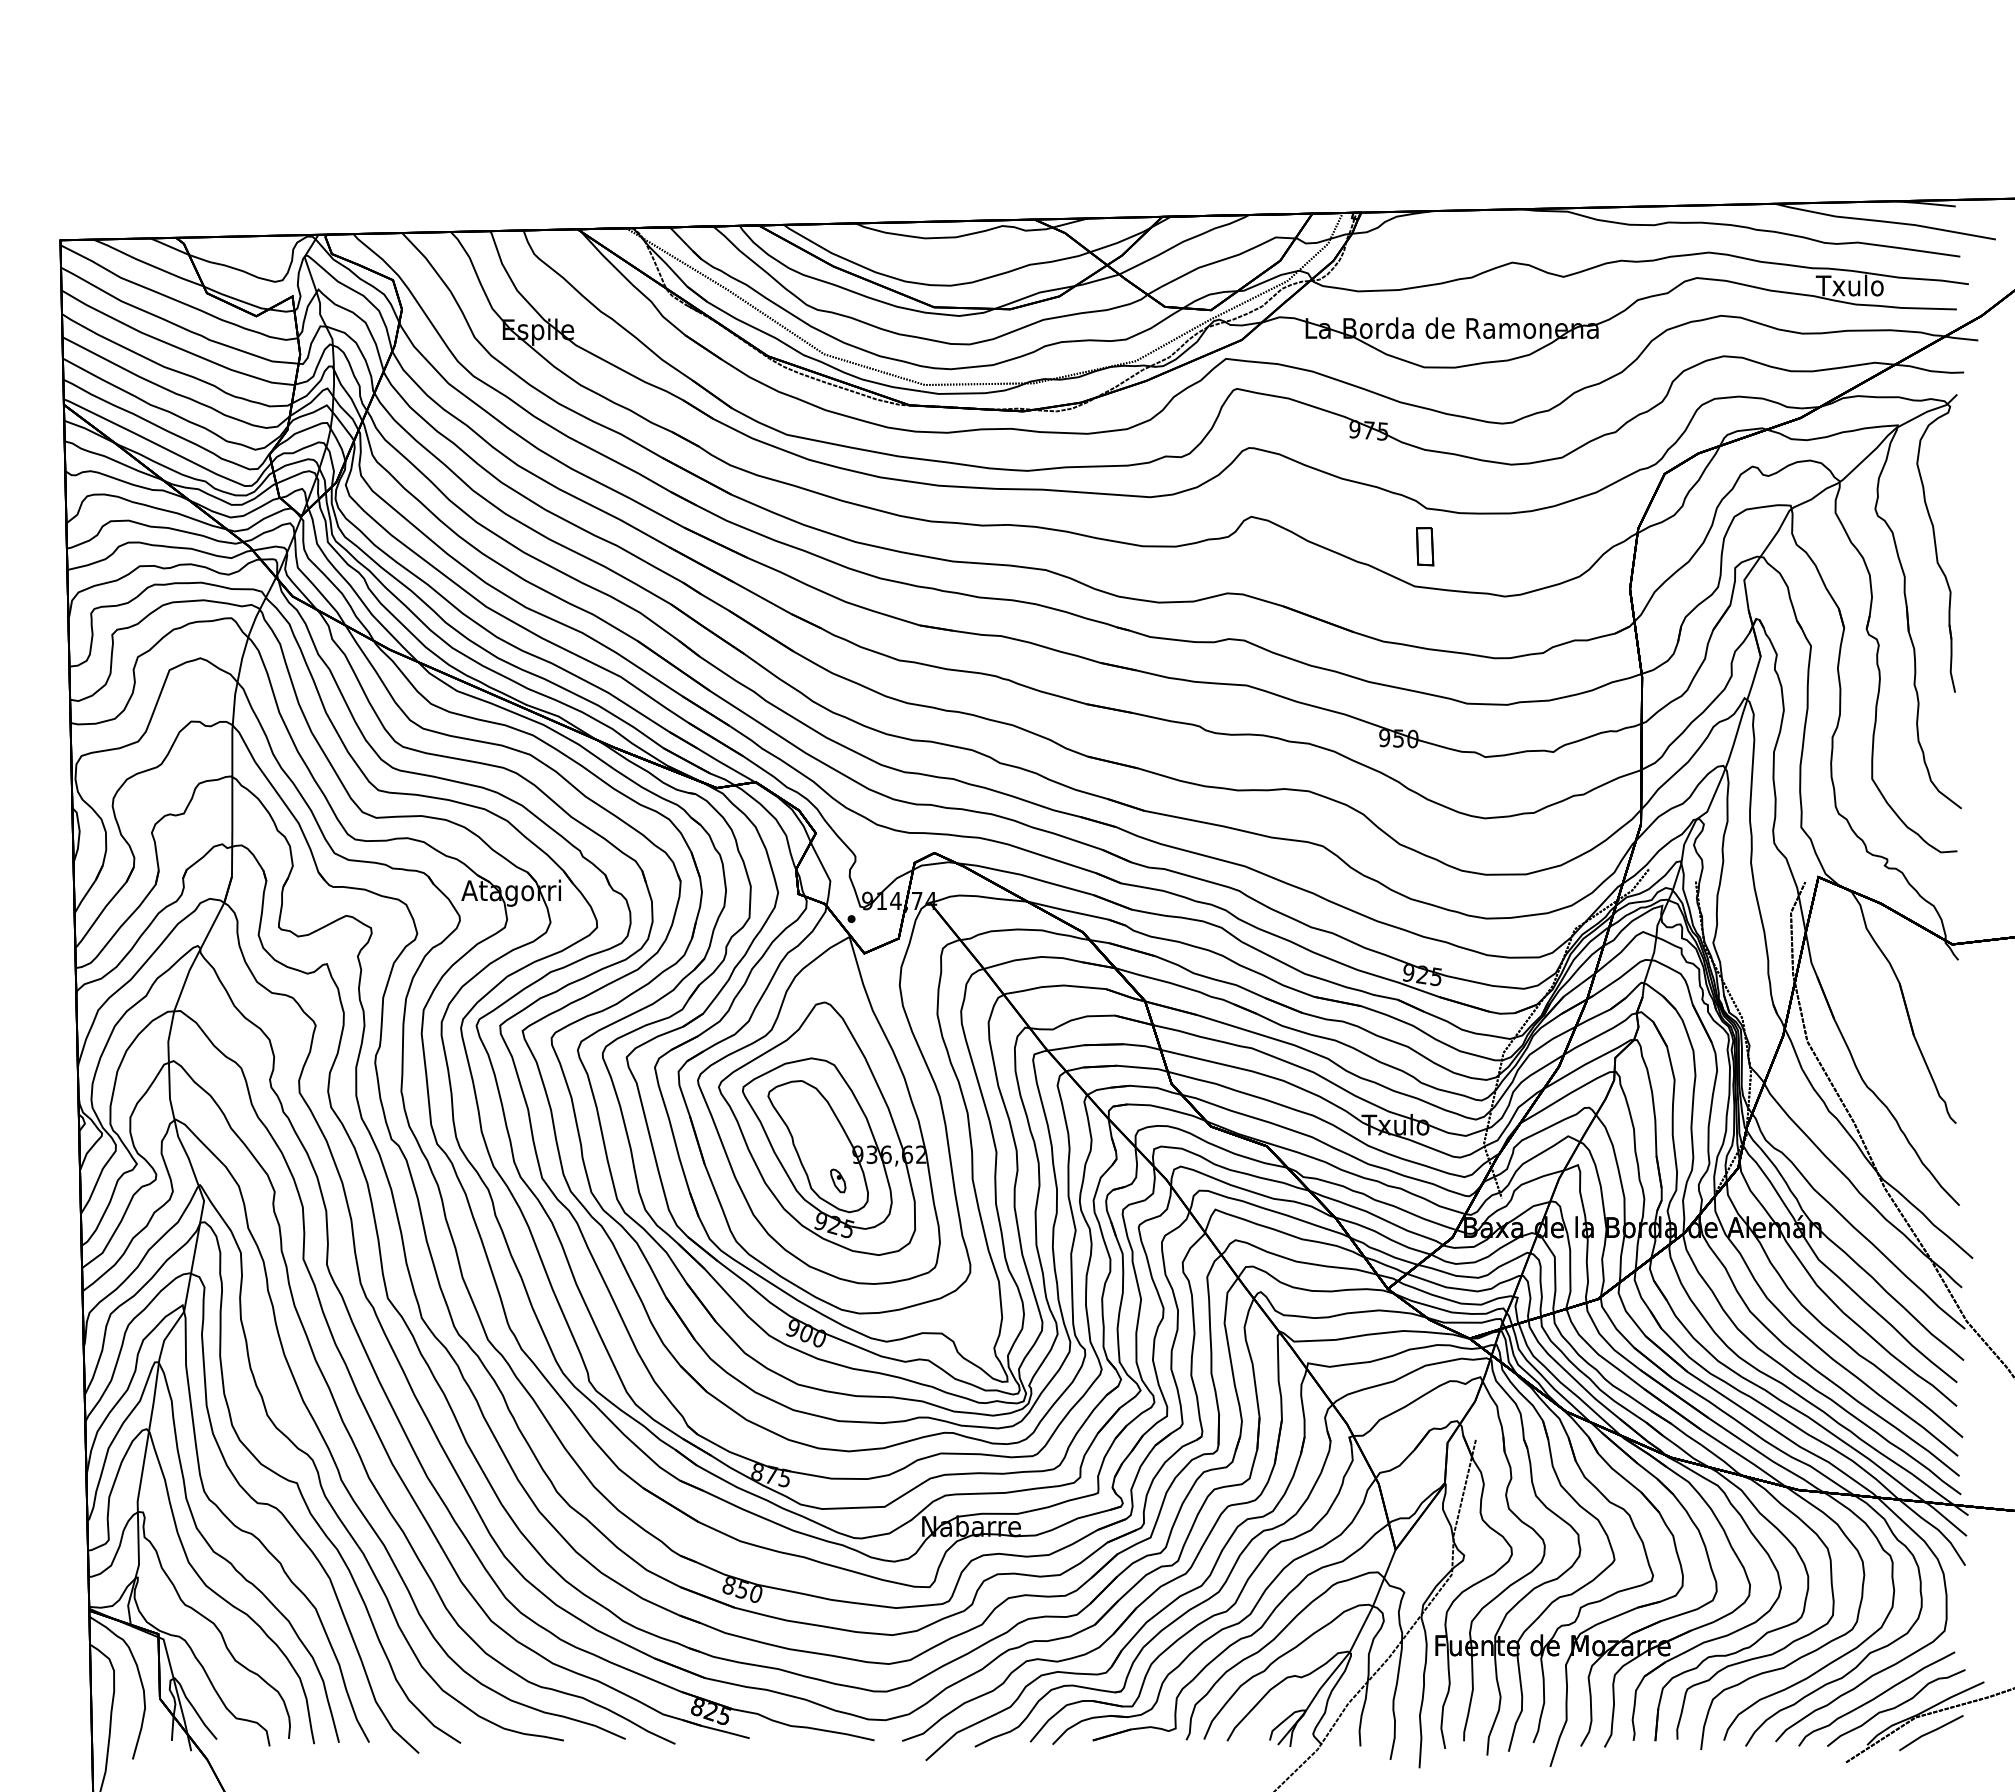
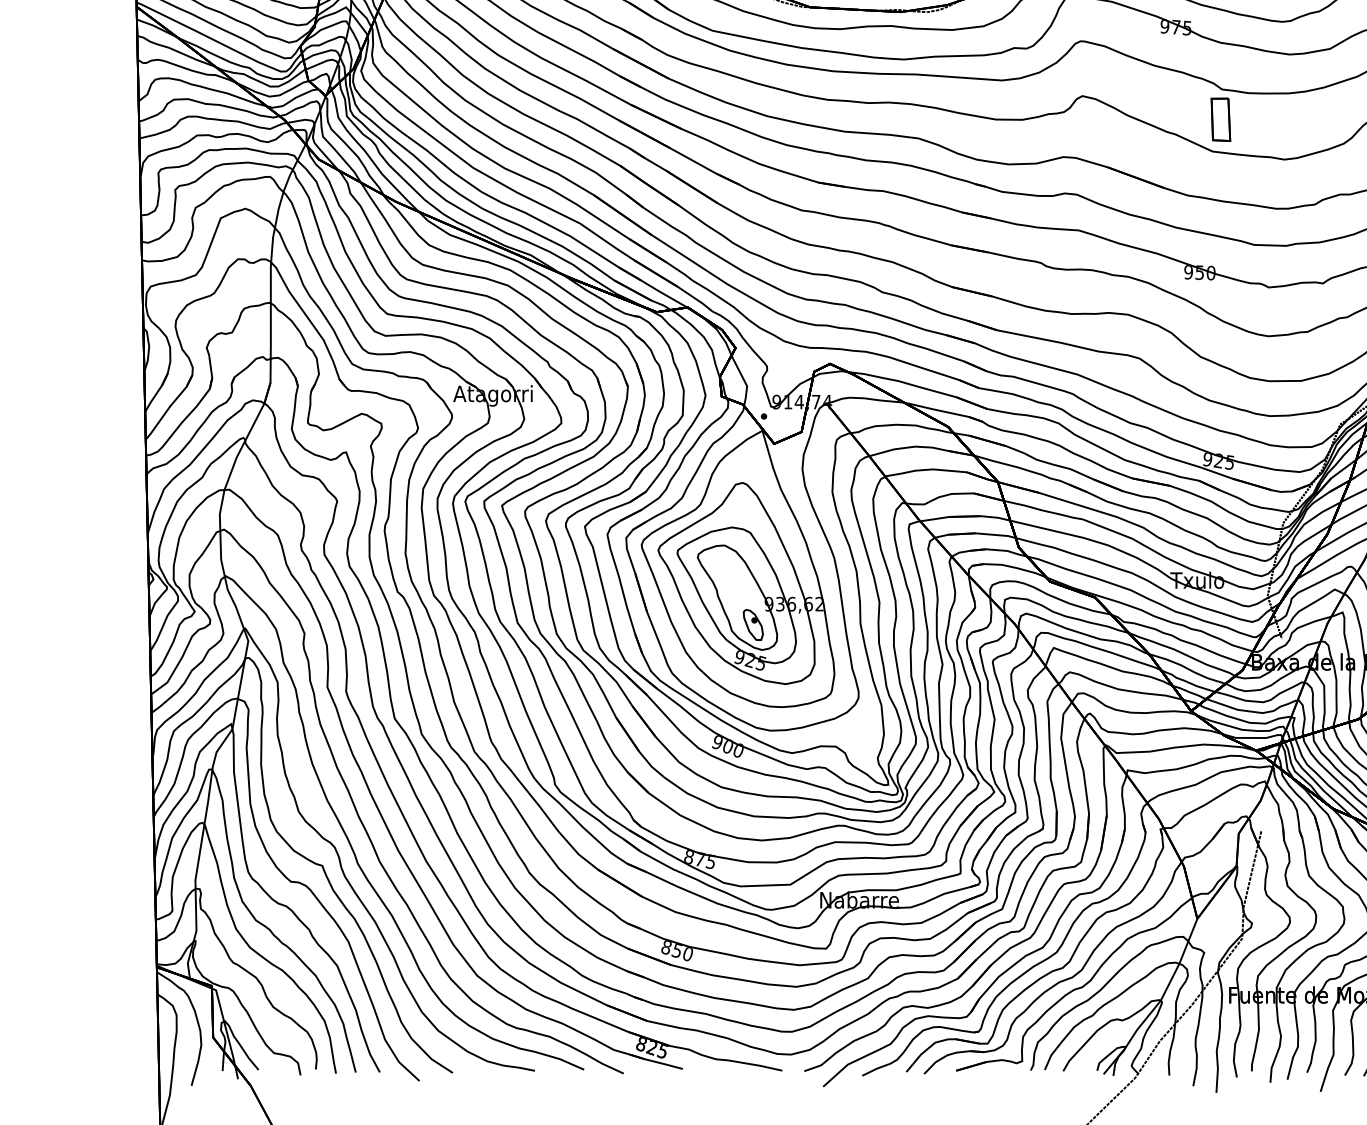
part: (1424, 546) -> (1220, 119), size x1.43
part: (838, 1180) -> (753, 624), size x1.67

